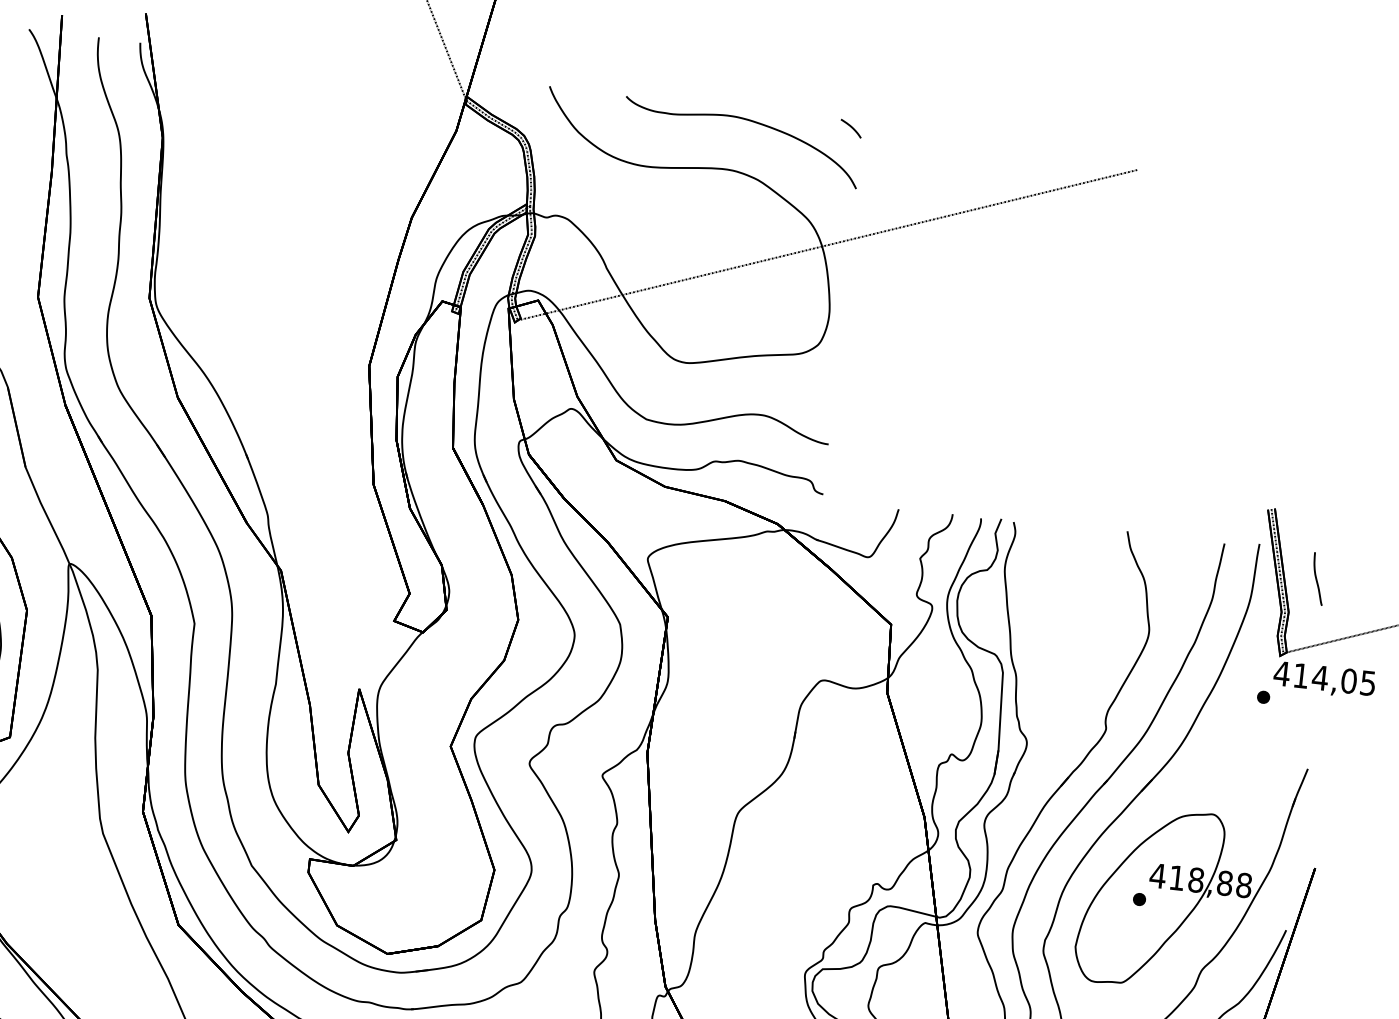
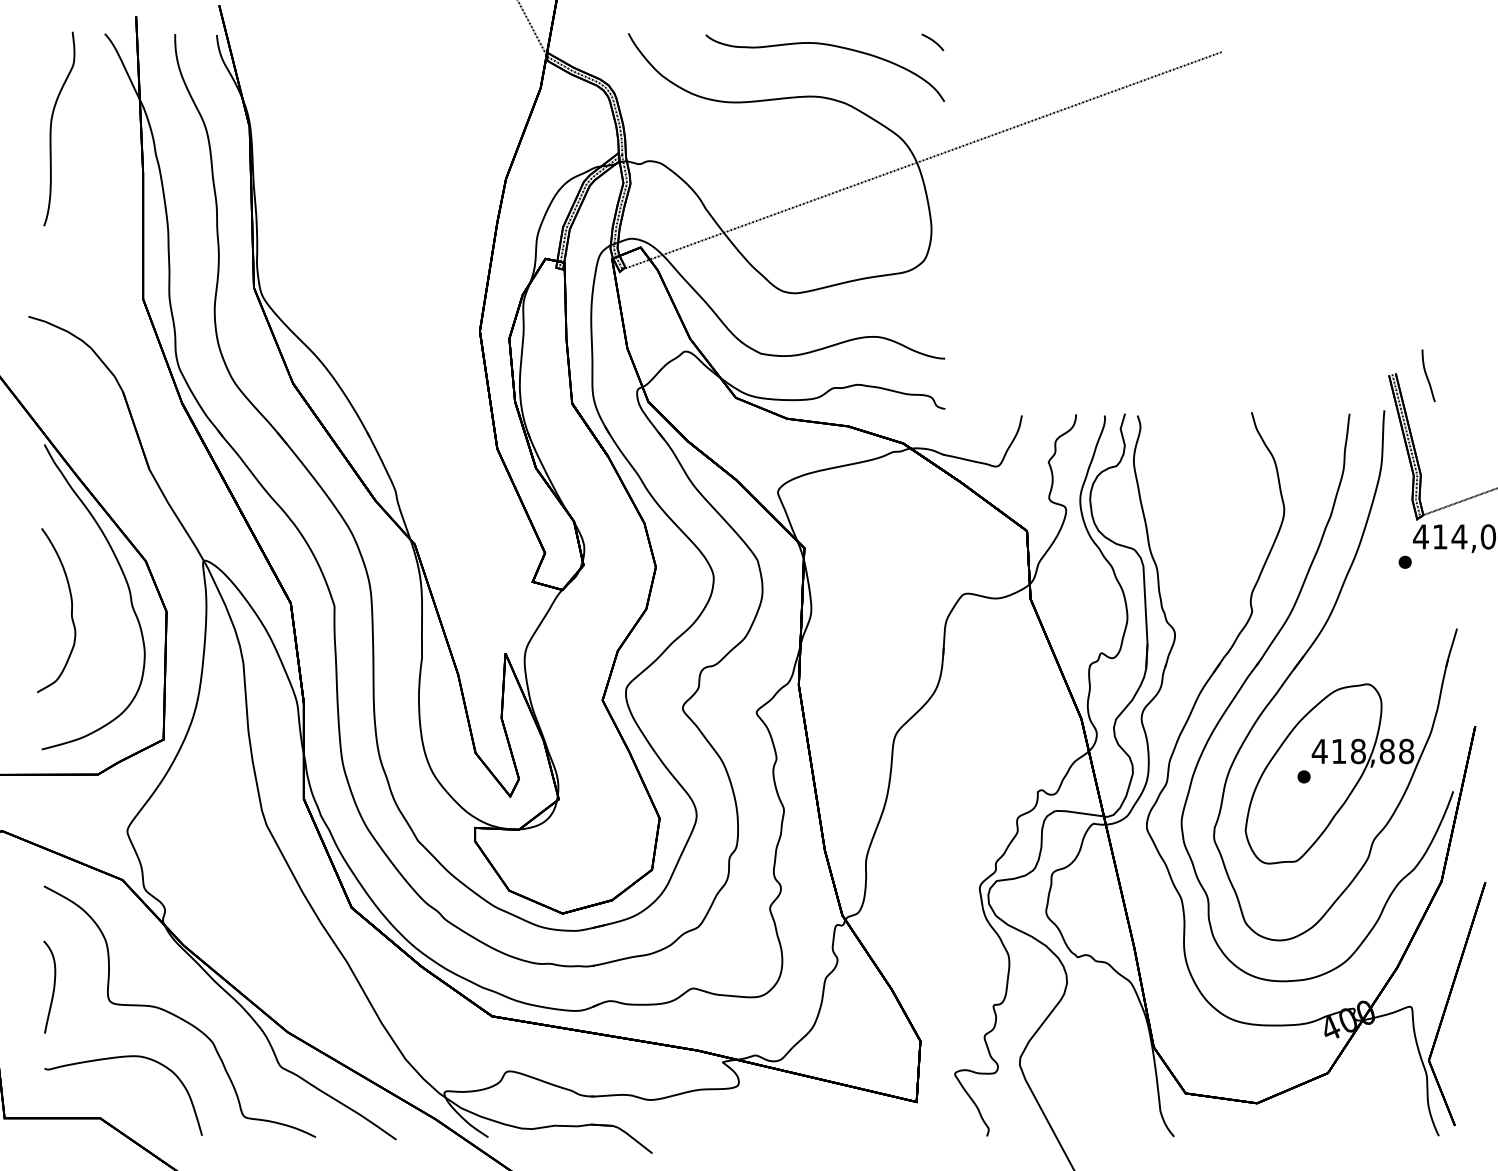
part: (1318, 578) -> (1428, 375), moved

